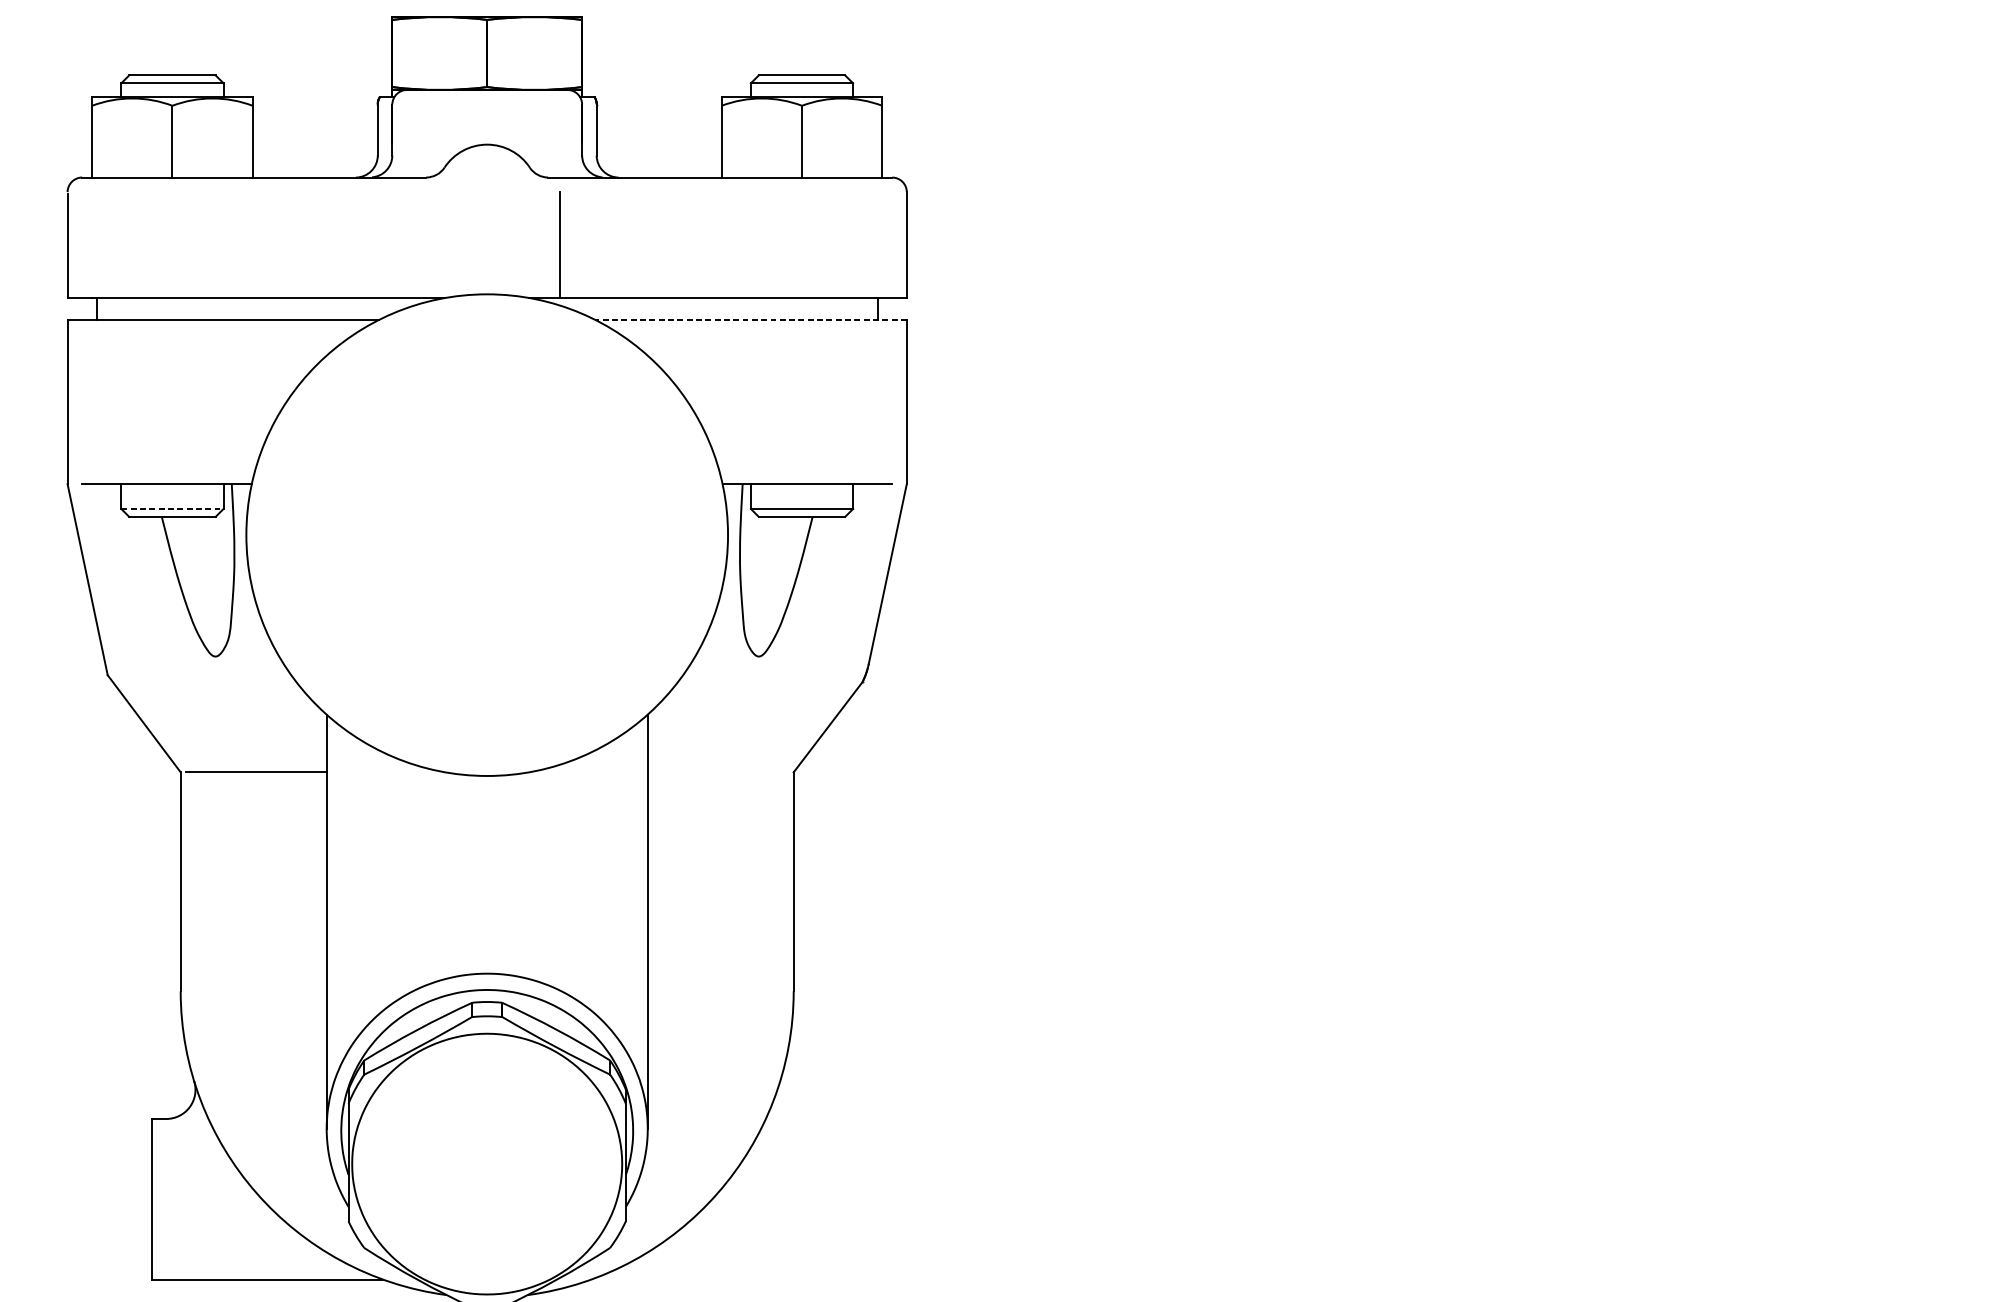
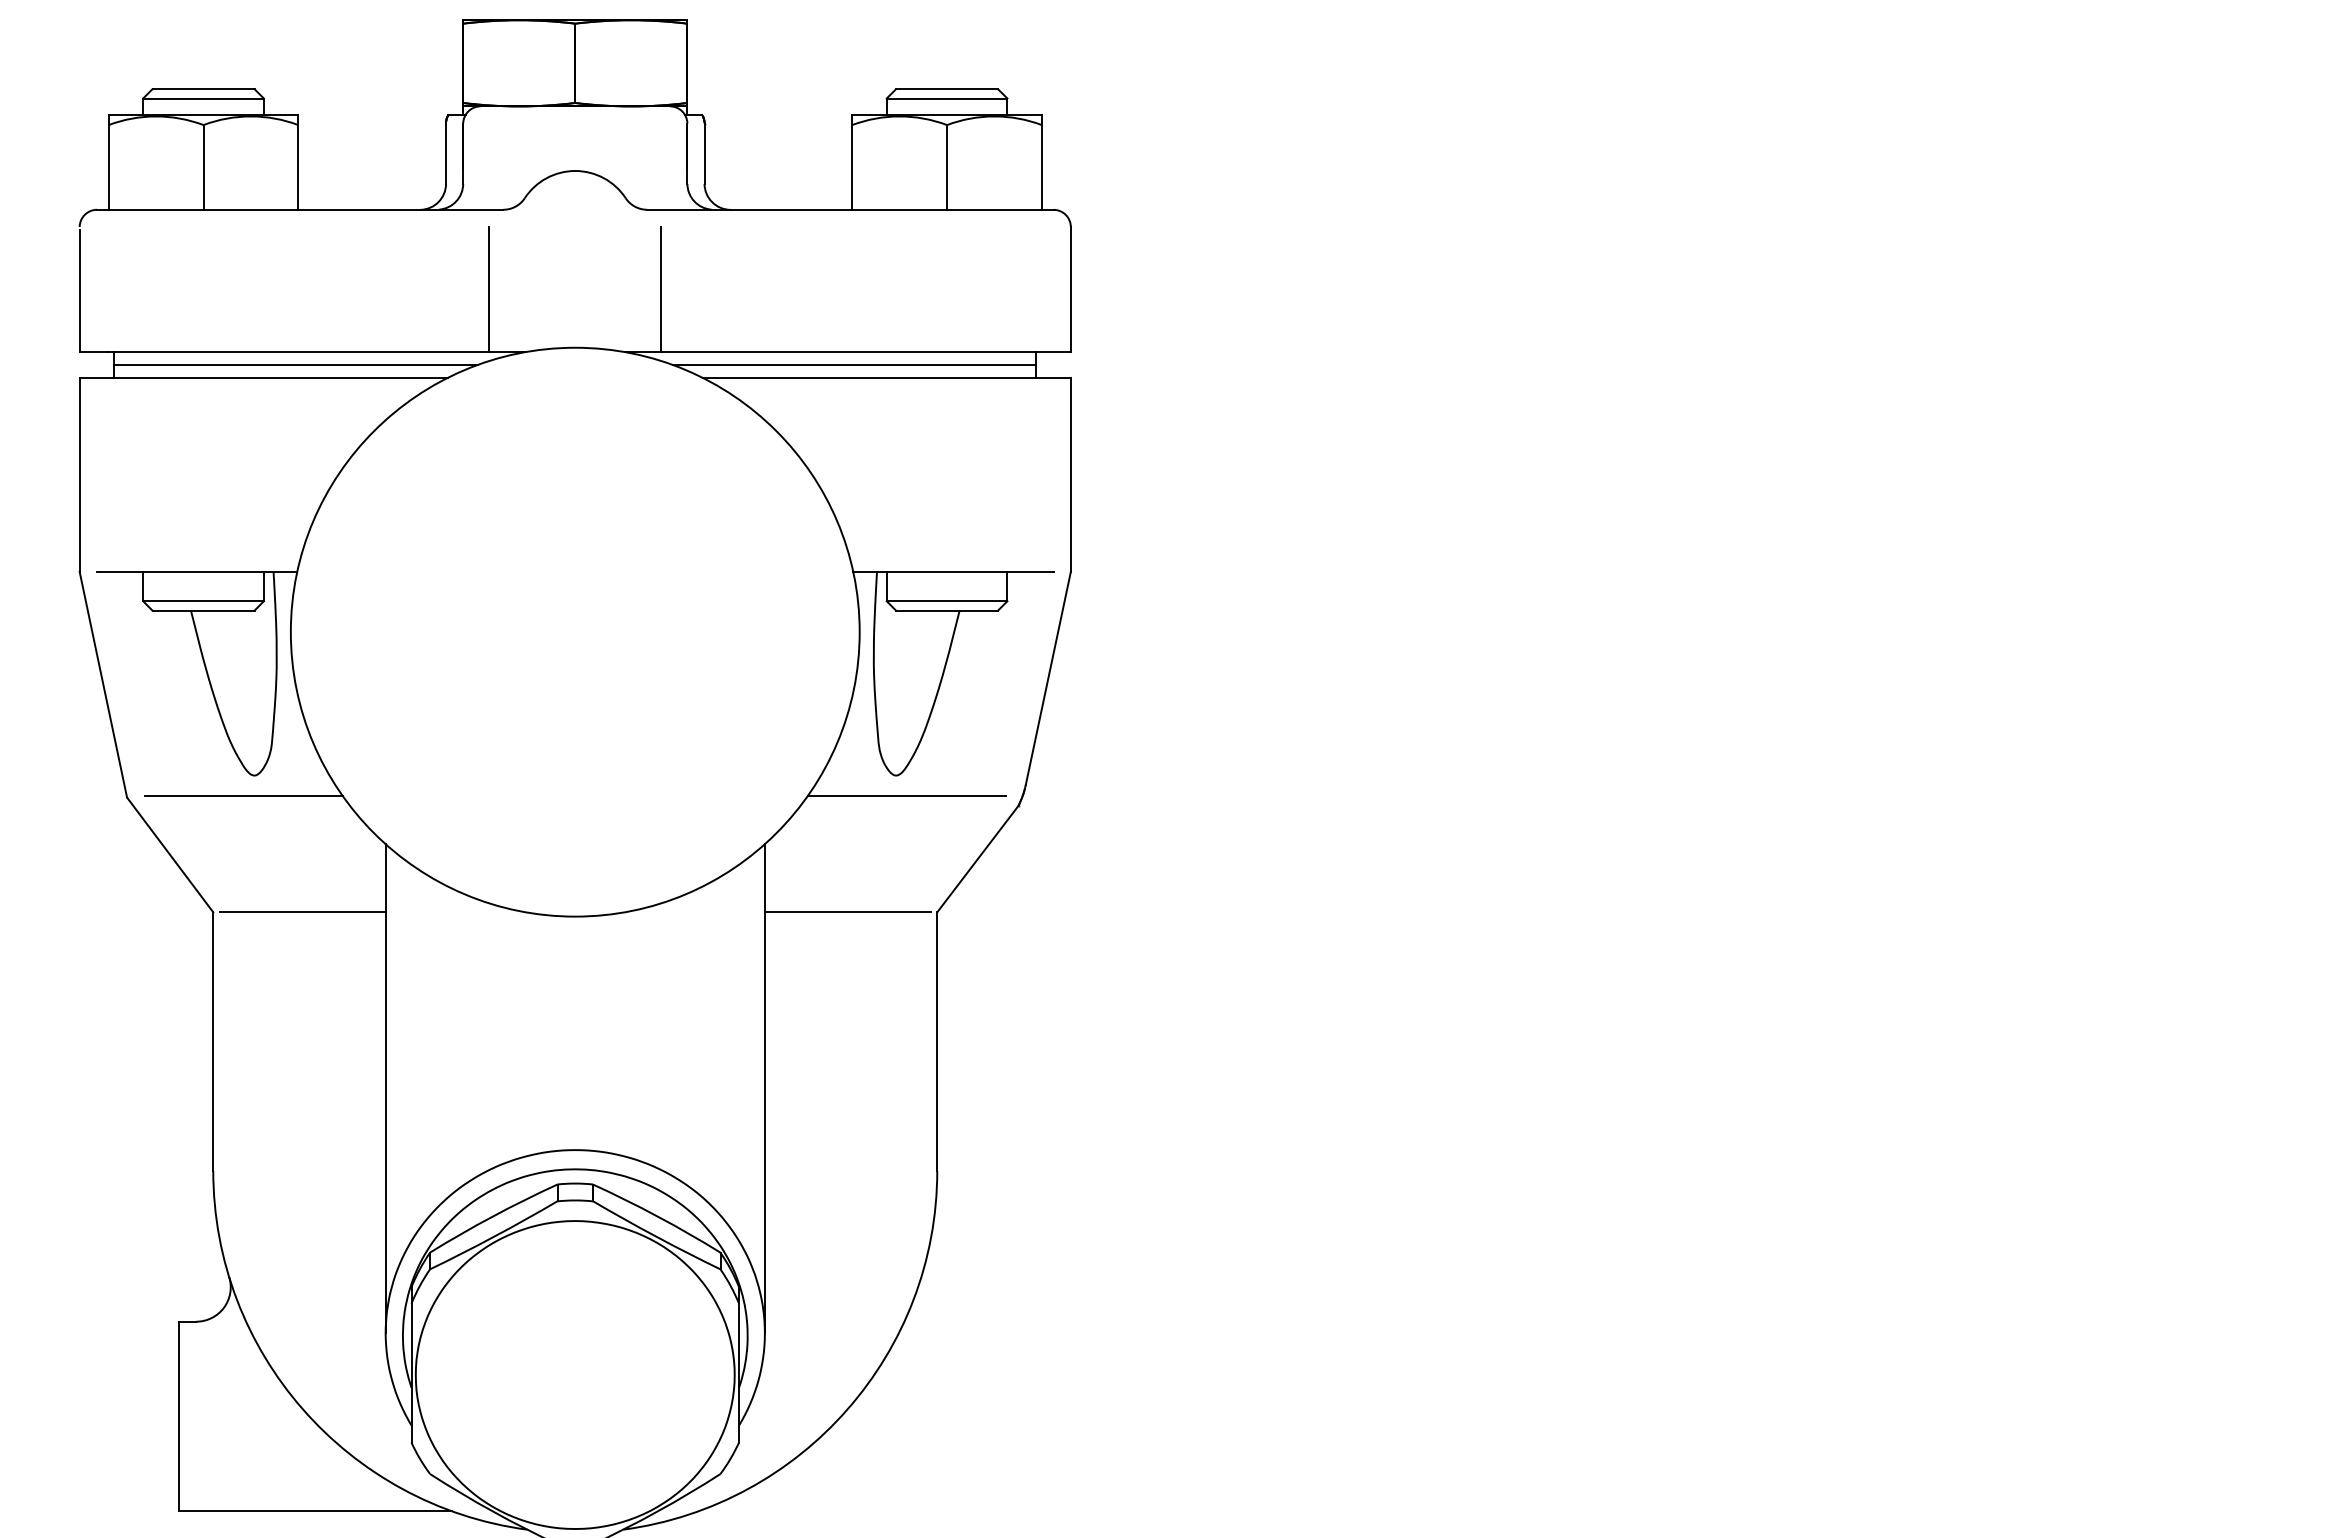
line: (414, 245) -> (489, 289), added
line: (250, 309) -> (295, 365), added
line: (723, 309) -> (854, 365), added
line: (750, 319) -> (886, 377), dashed -> solid
line: (173, 509) -> (204, 601), dashed -> solid
line: (206, 673) -> (243, 795), added
line: (767, 673) -> (906, 795), added
line: (717, 772) -> (847, 912), added

